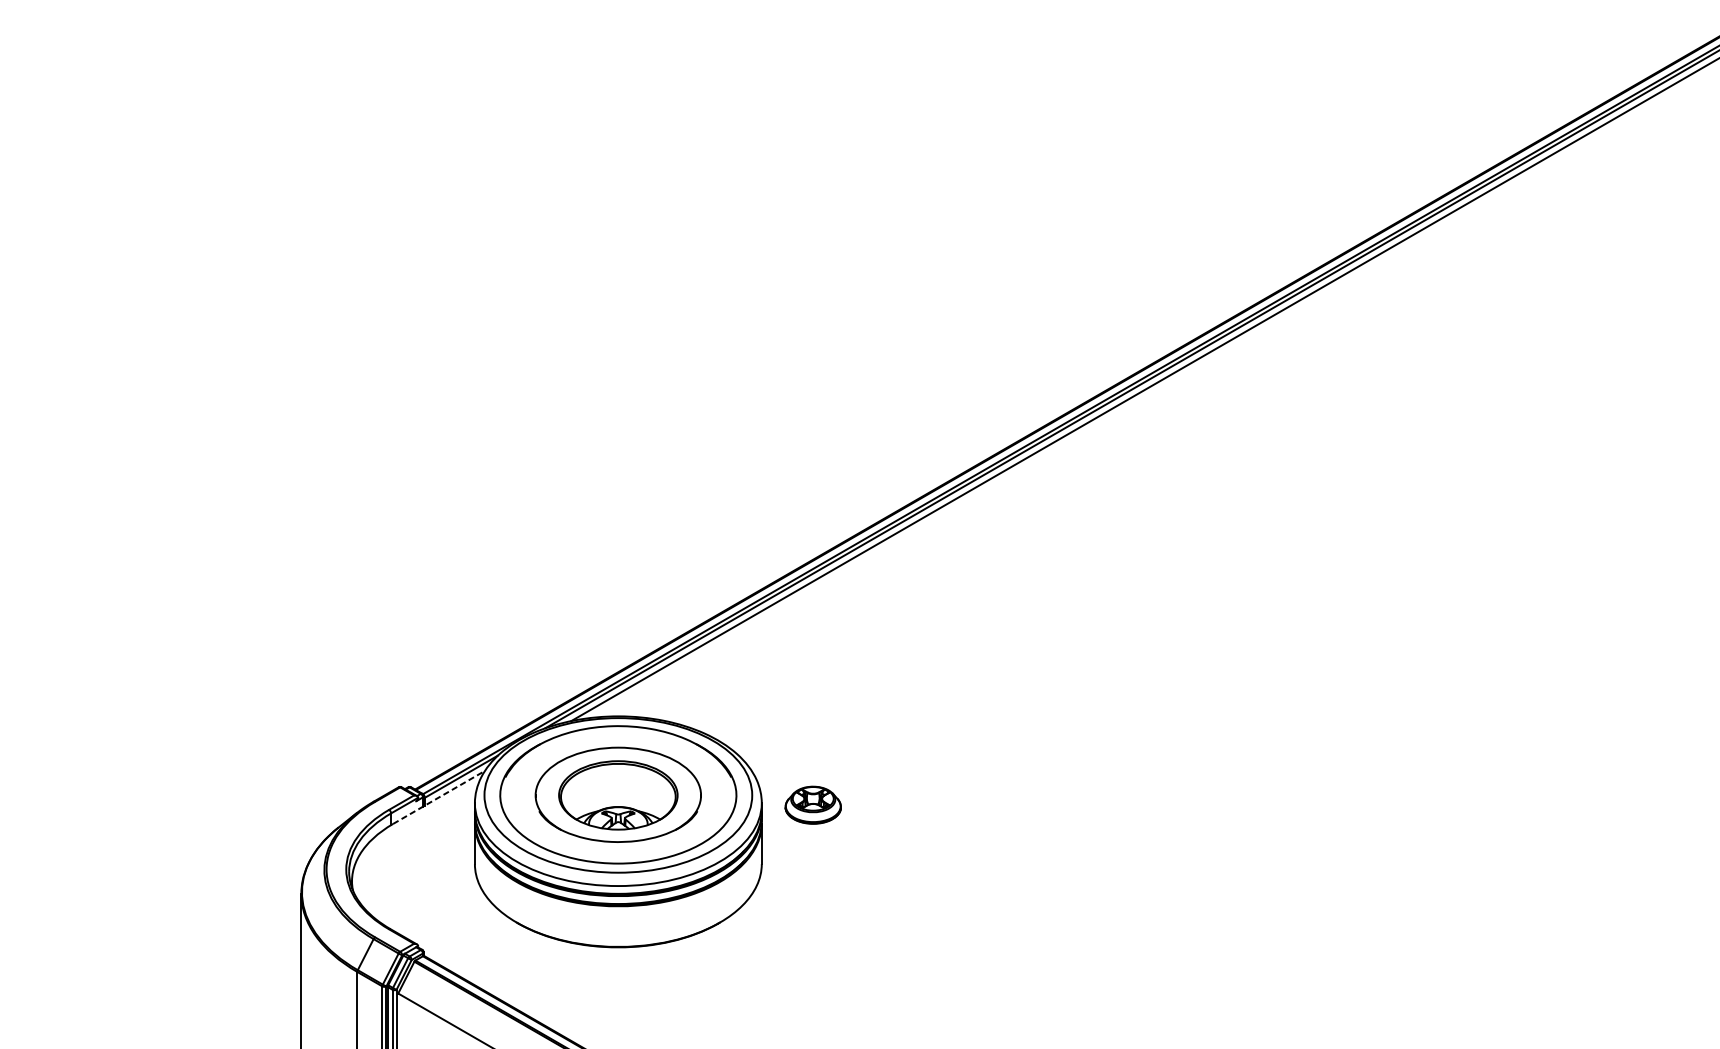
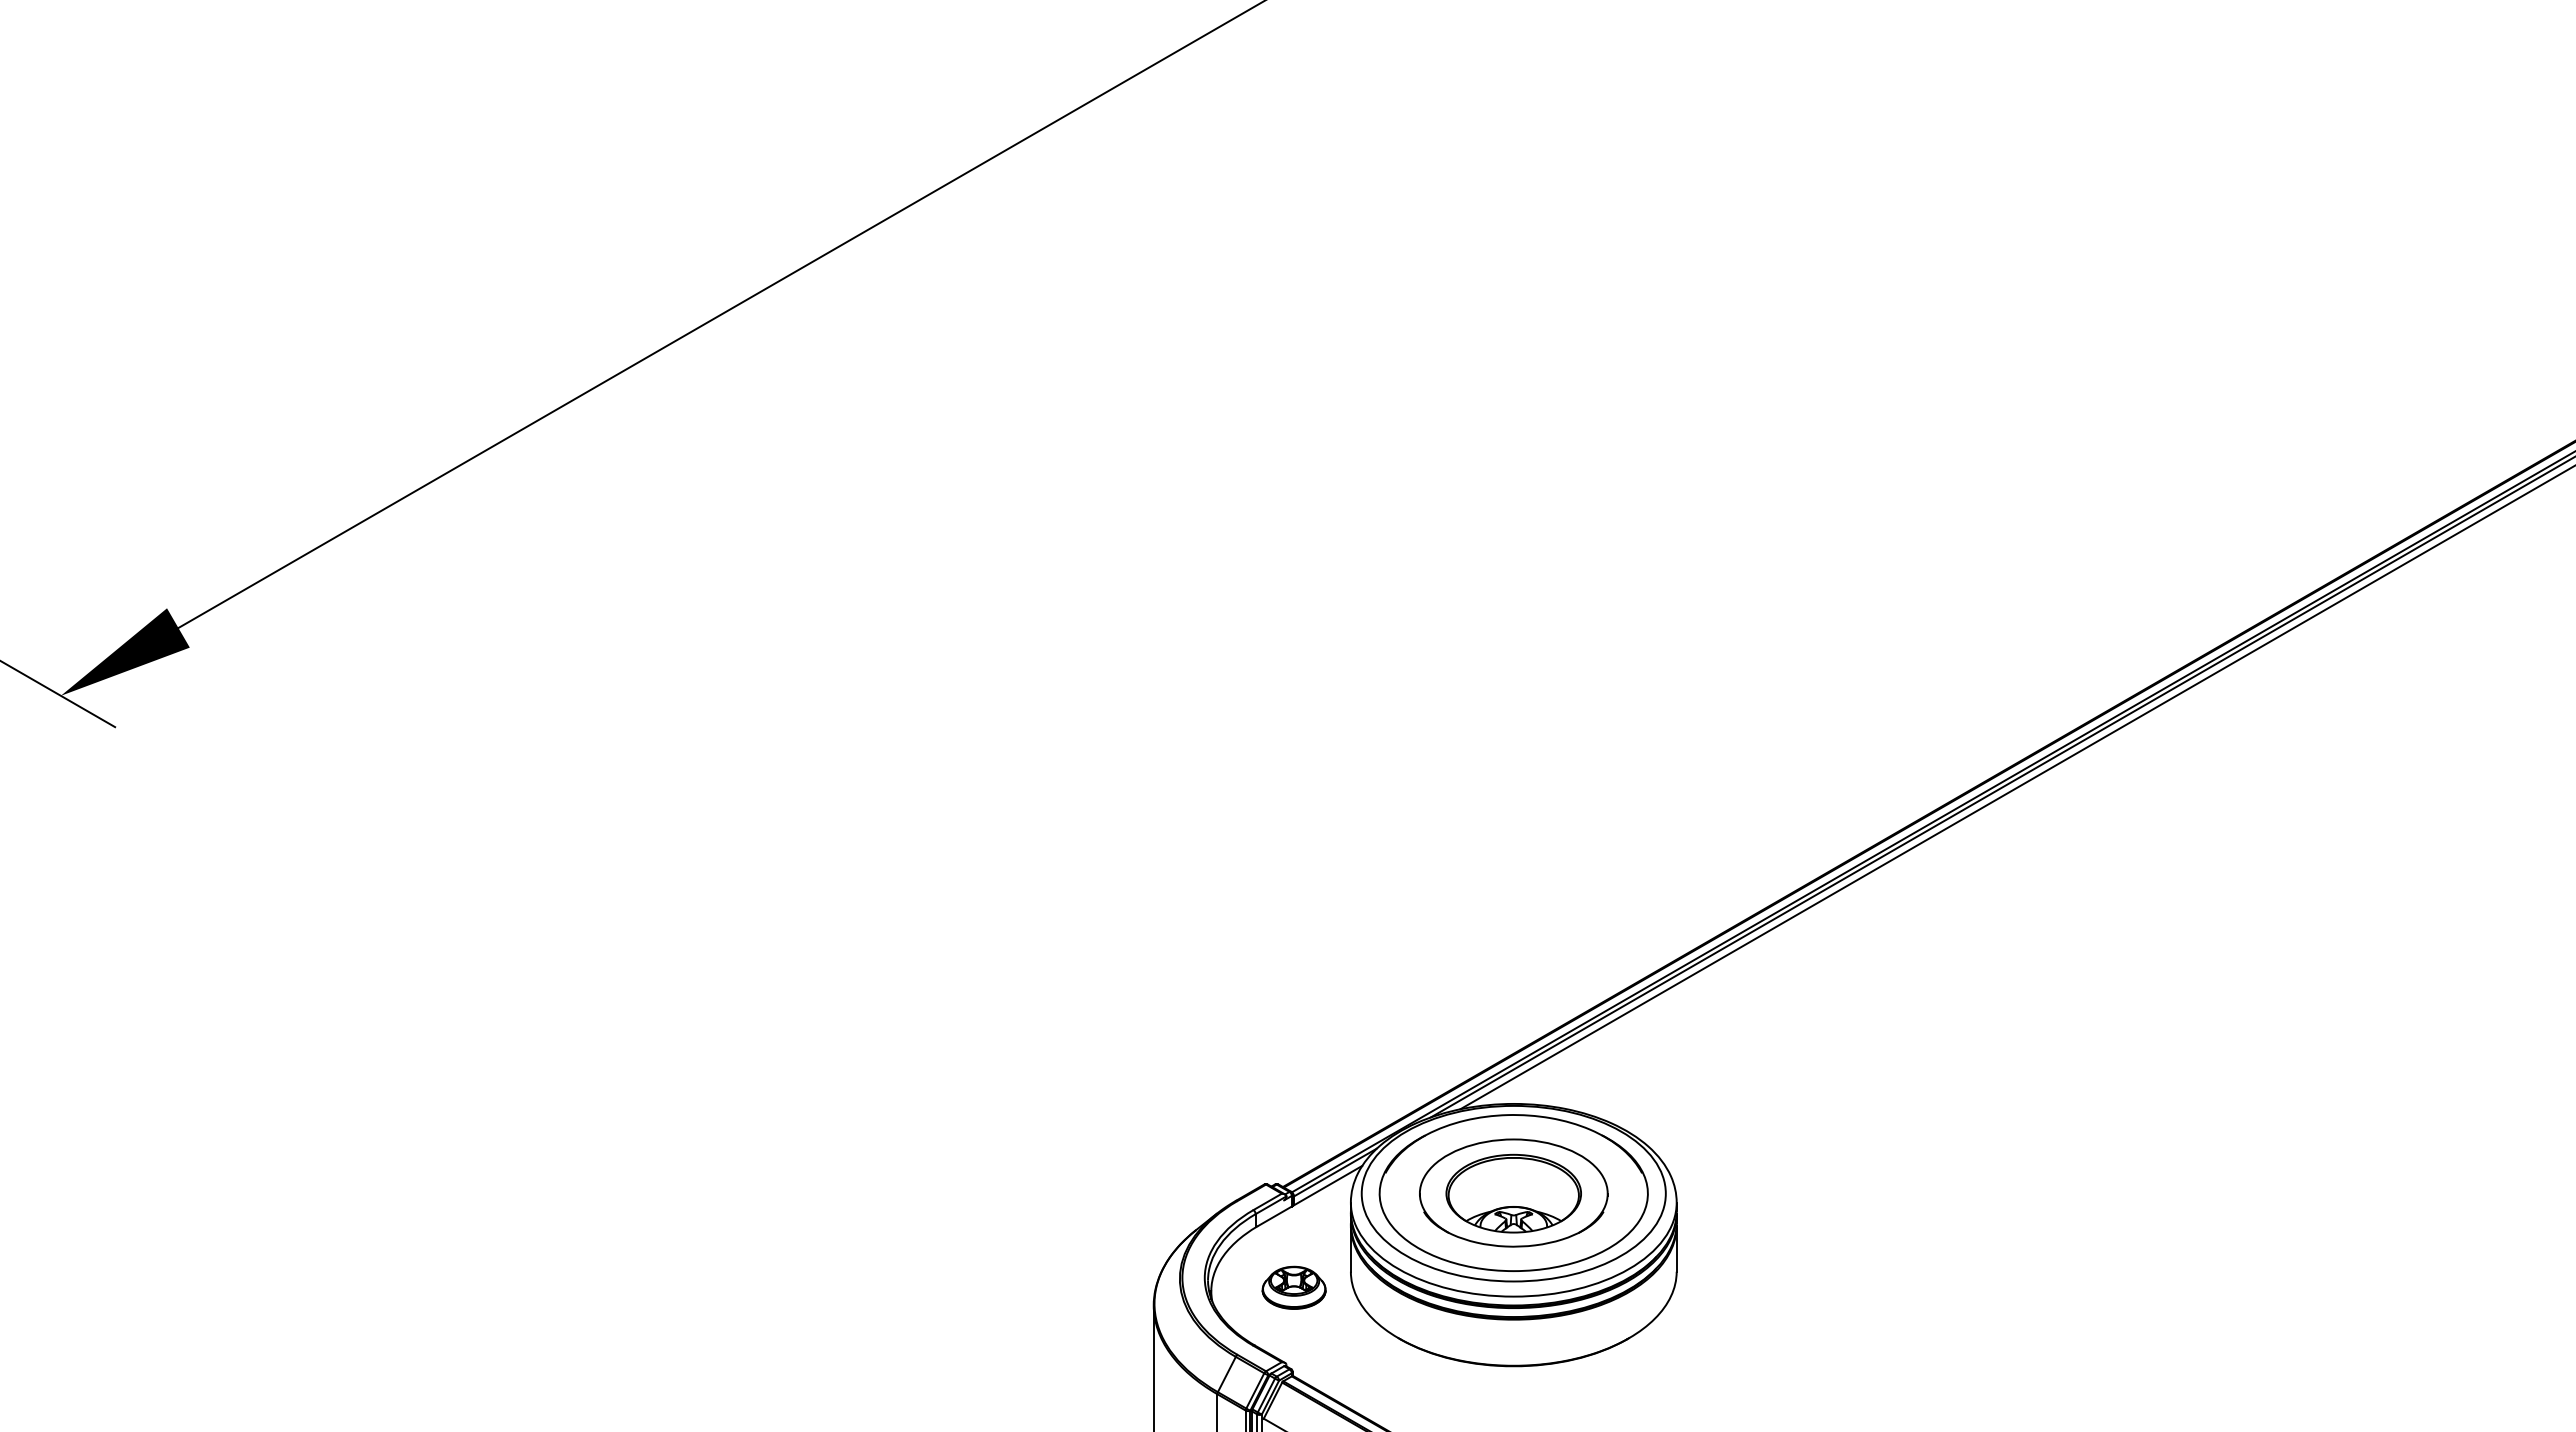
line: (439, 797) -> (1310, 1195), dashed -> solid
part: (812, 804) -> (1293, 1287), moved

